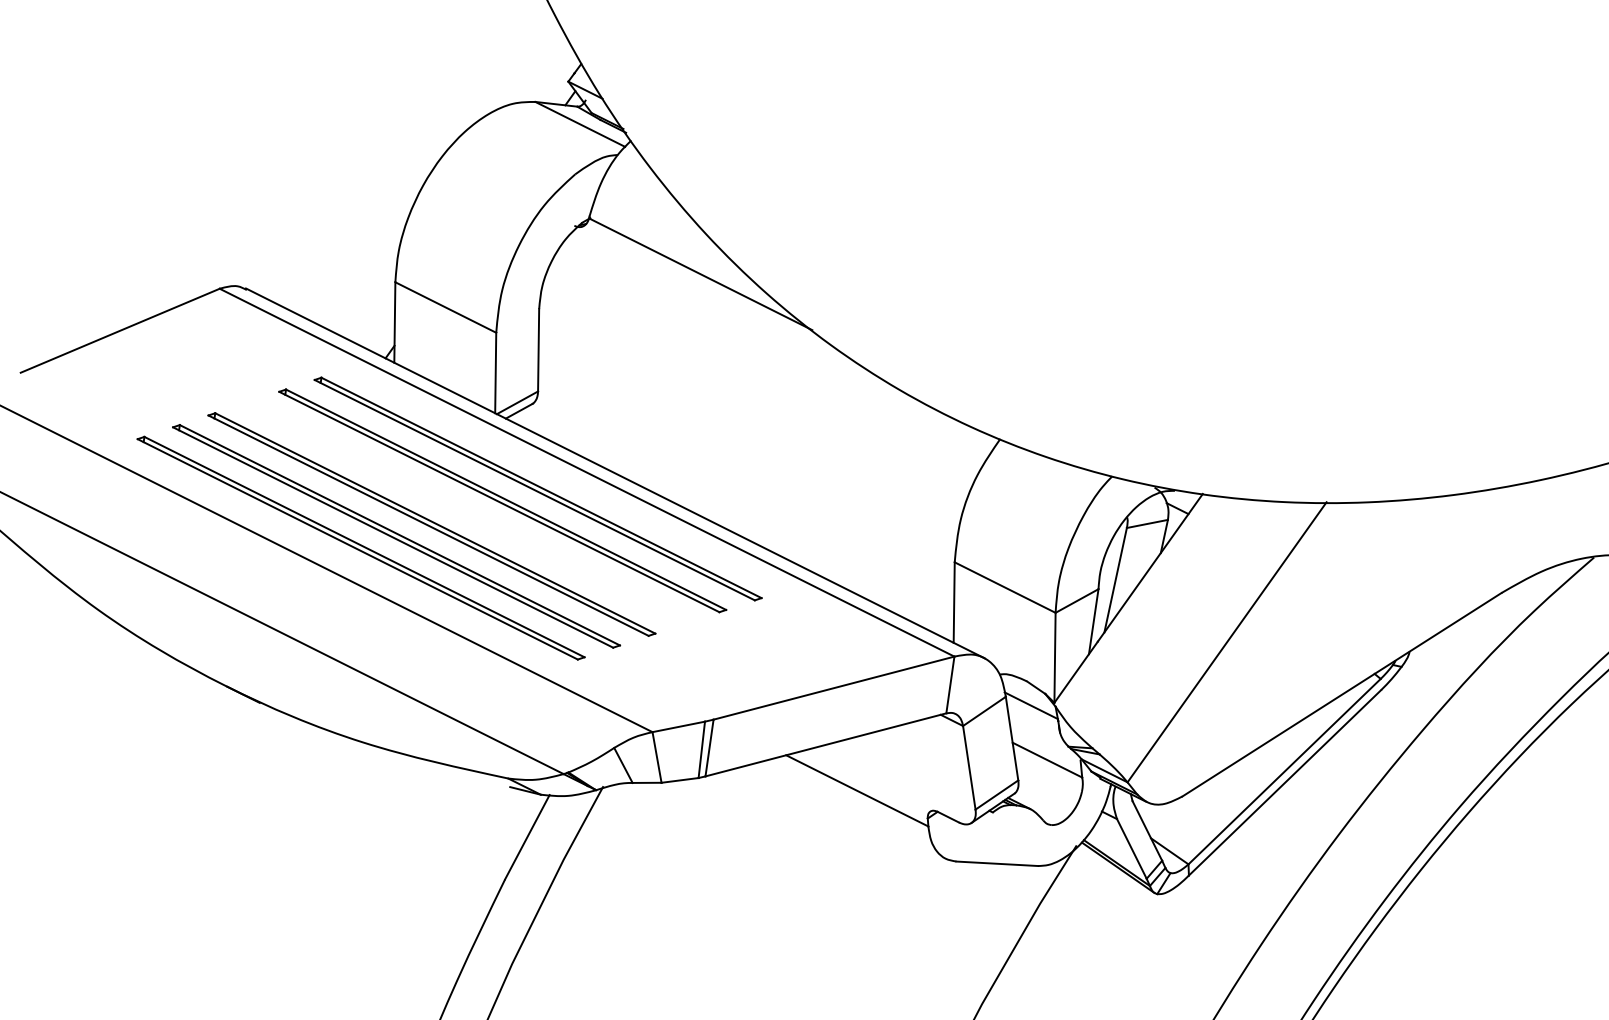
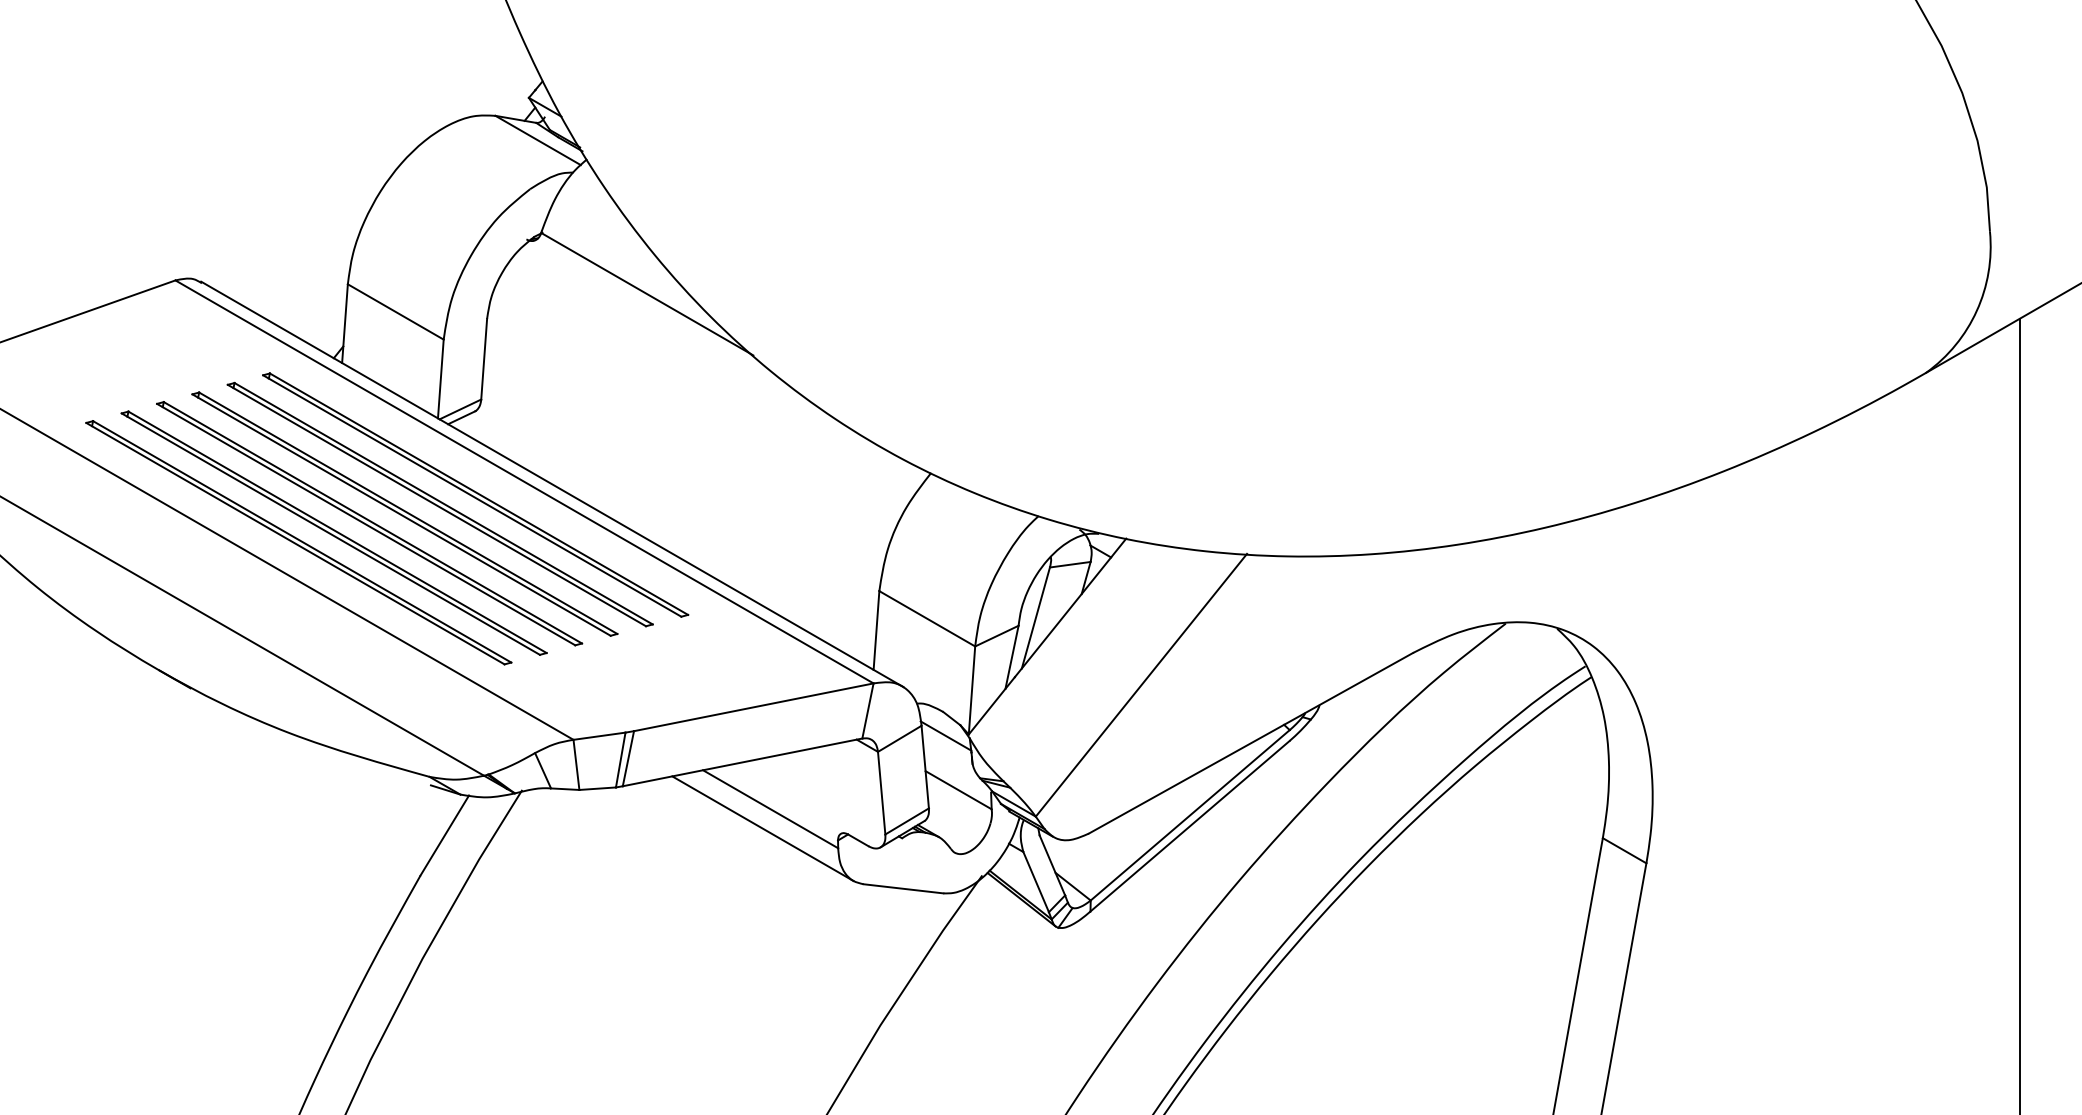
part: (466, 512) -> (404, 513), added
line: (850, 810) -> (762, 828), added

